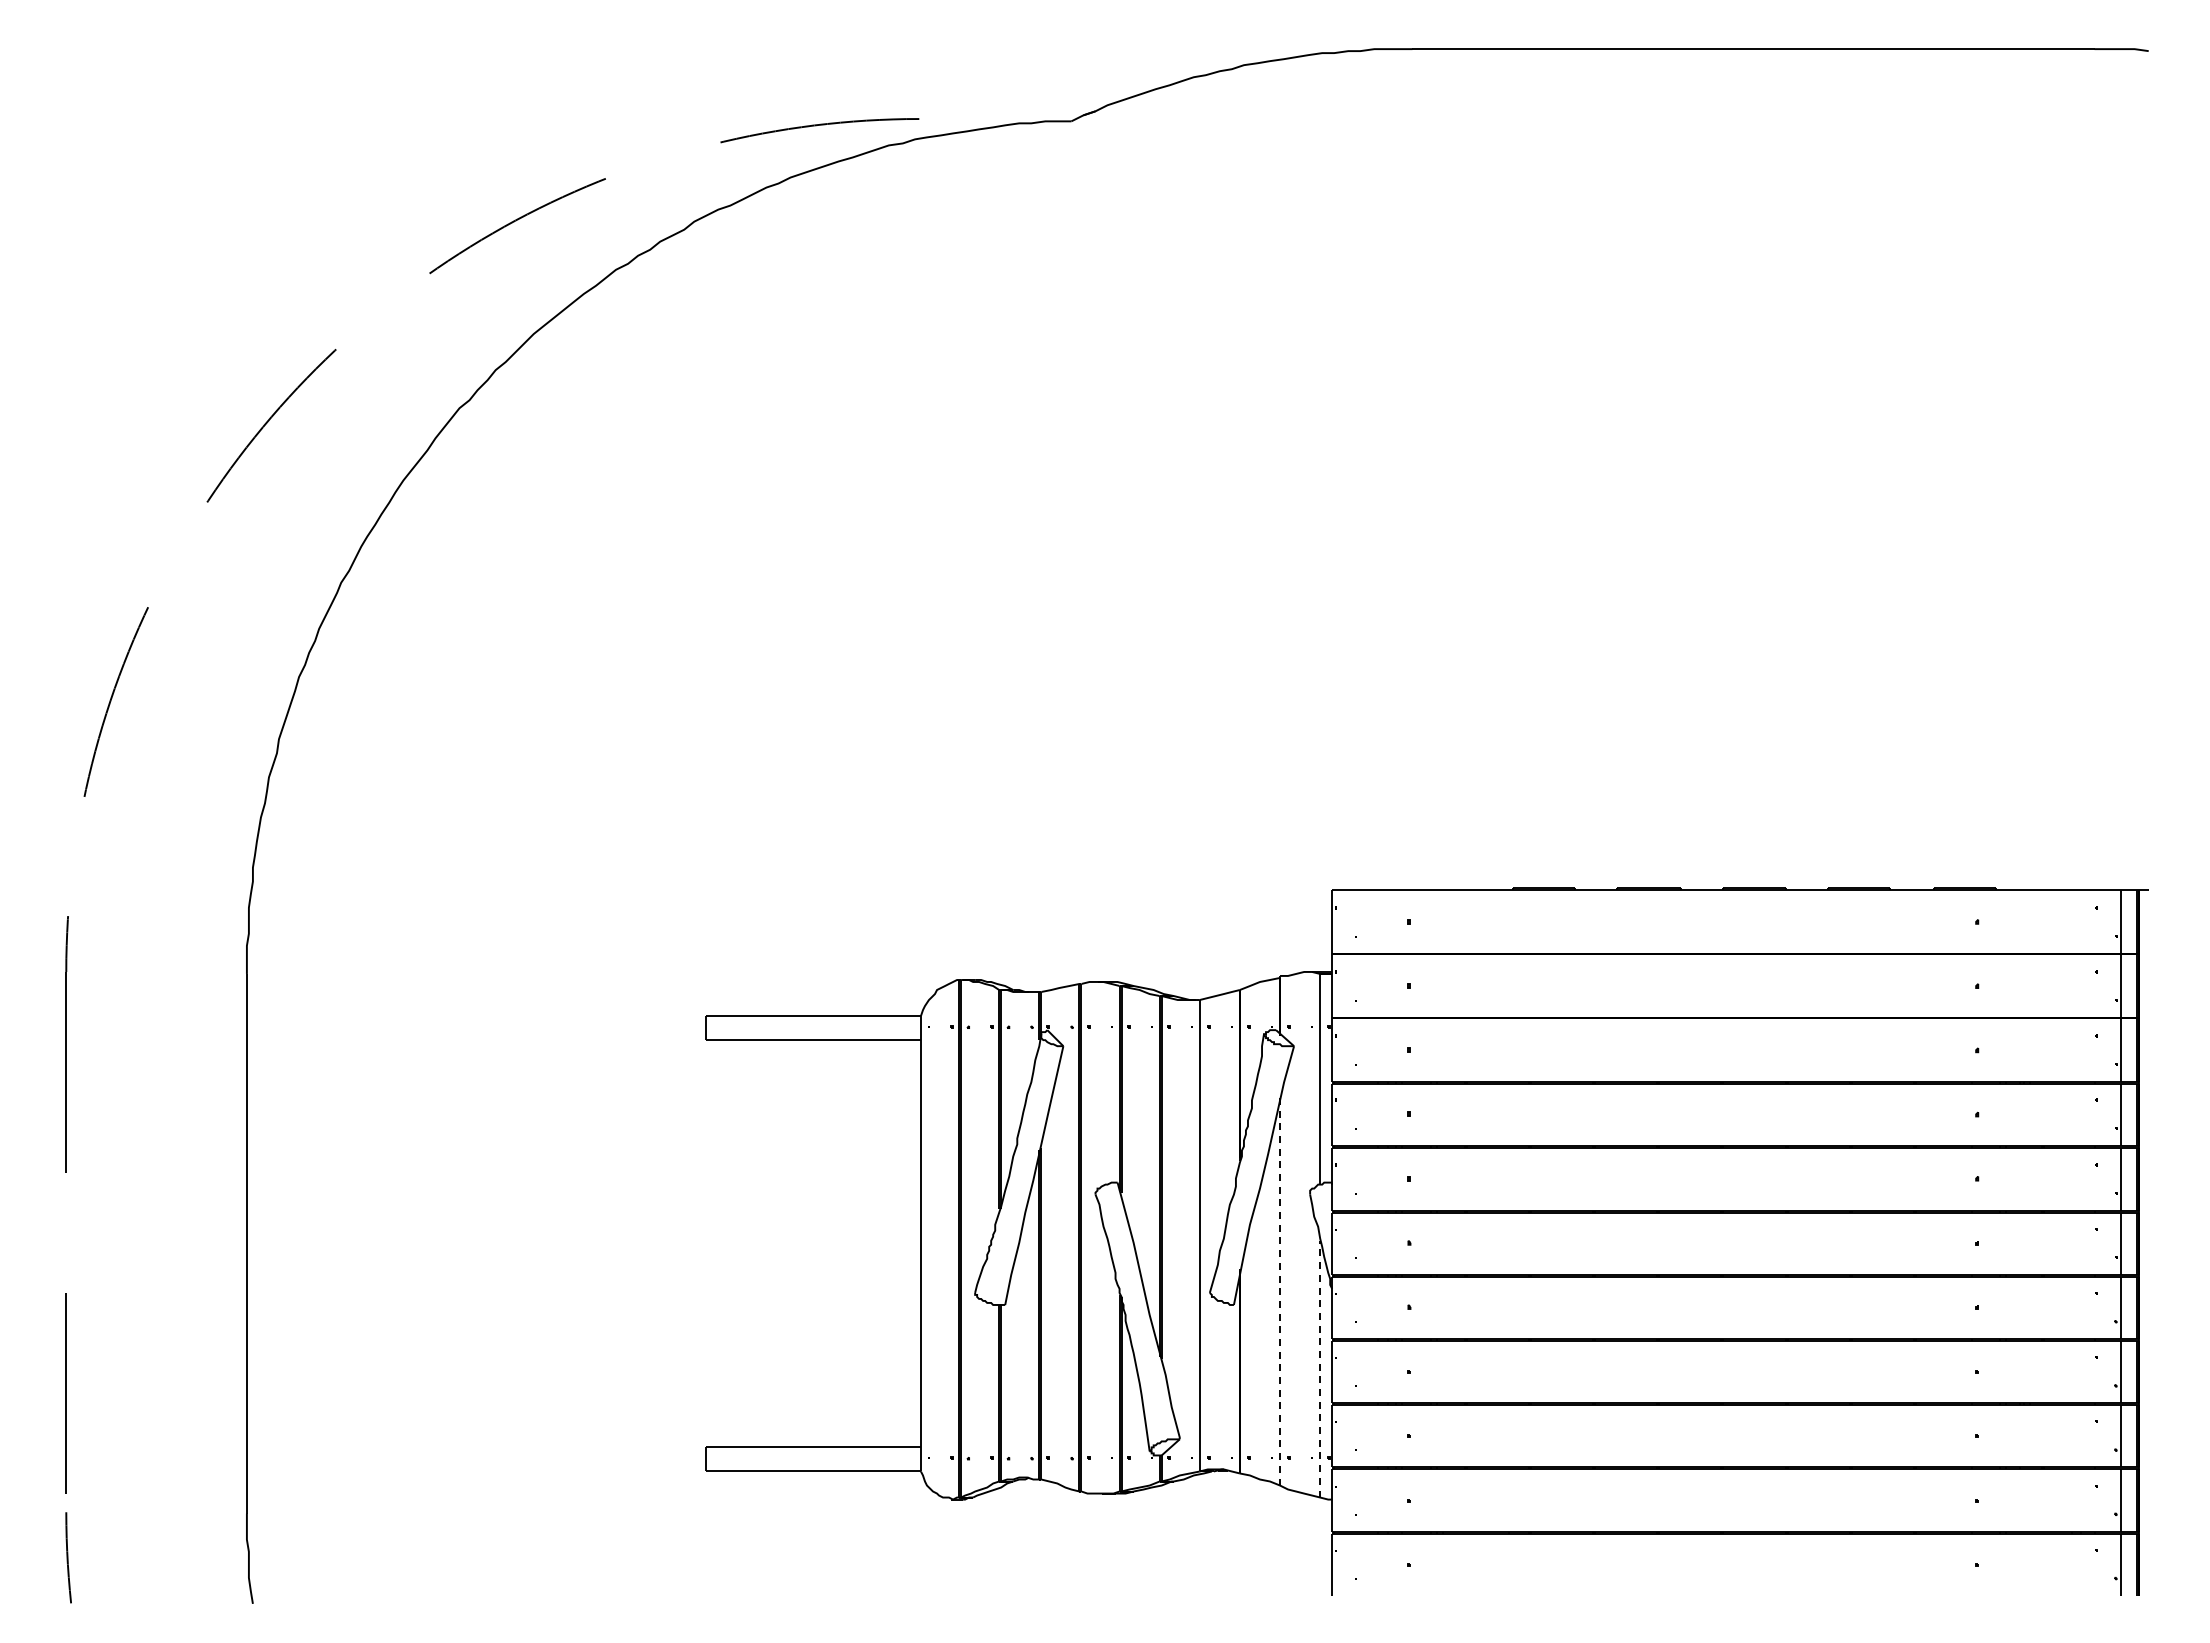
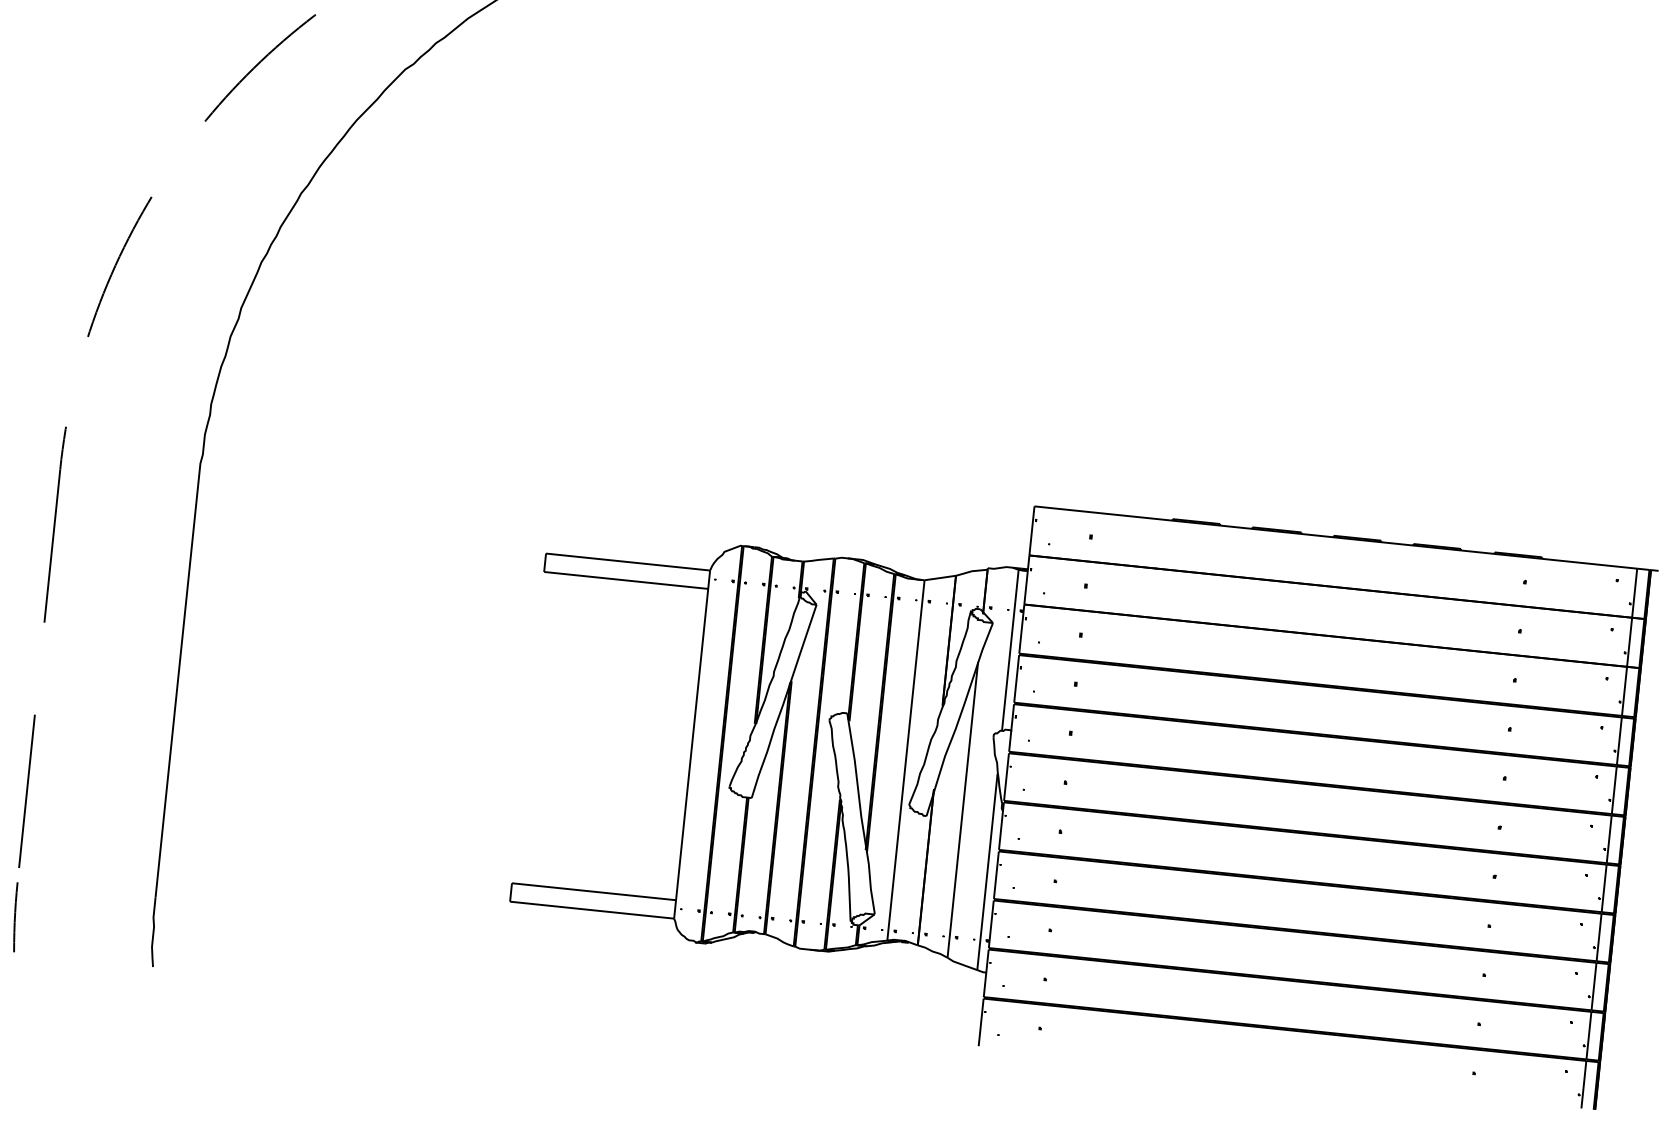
line: (1280, 1291) -> (963, 809), dashed -> solid
line: (1320, 1368) -> (987, 871), dashed -> solid

